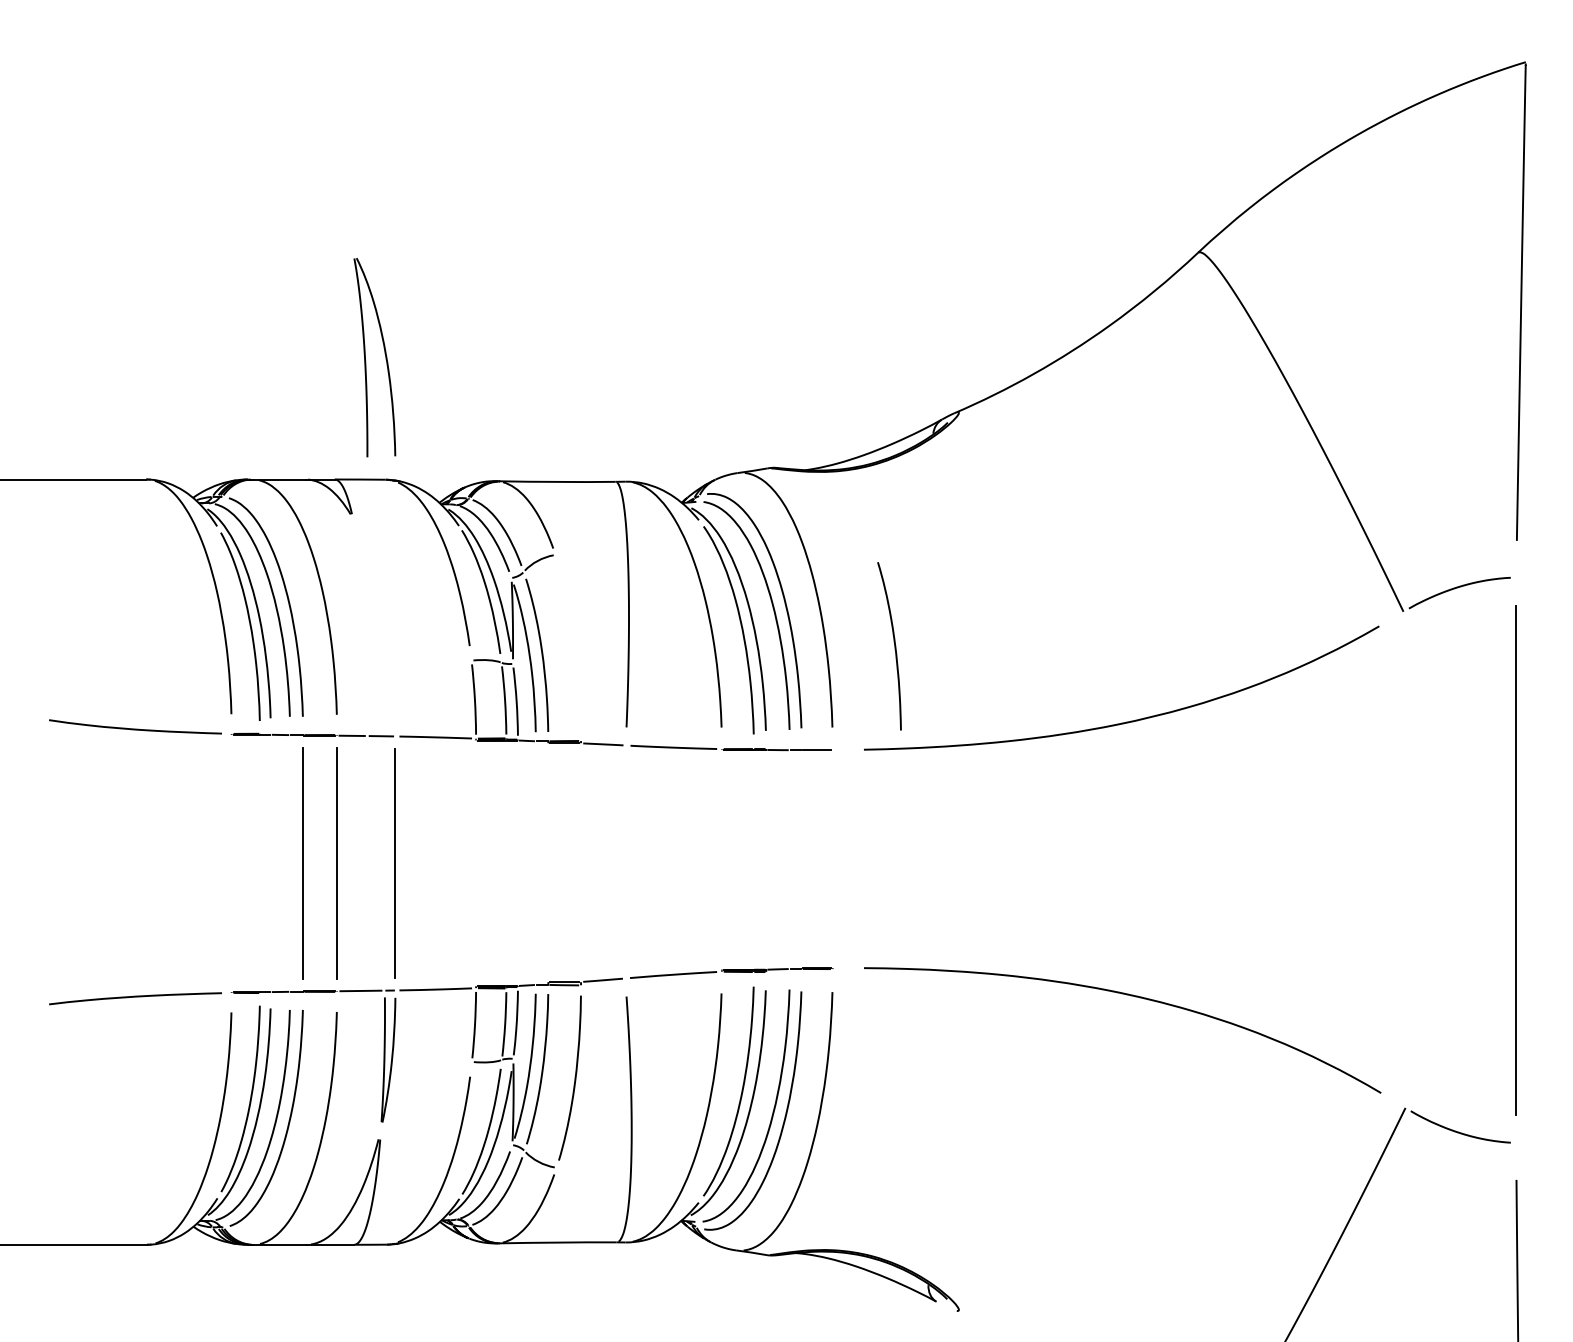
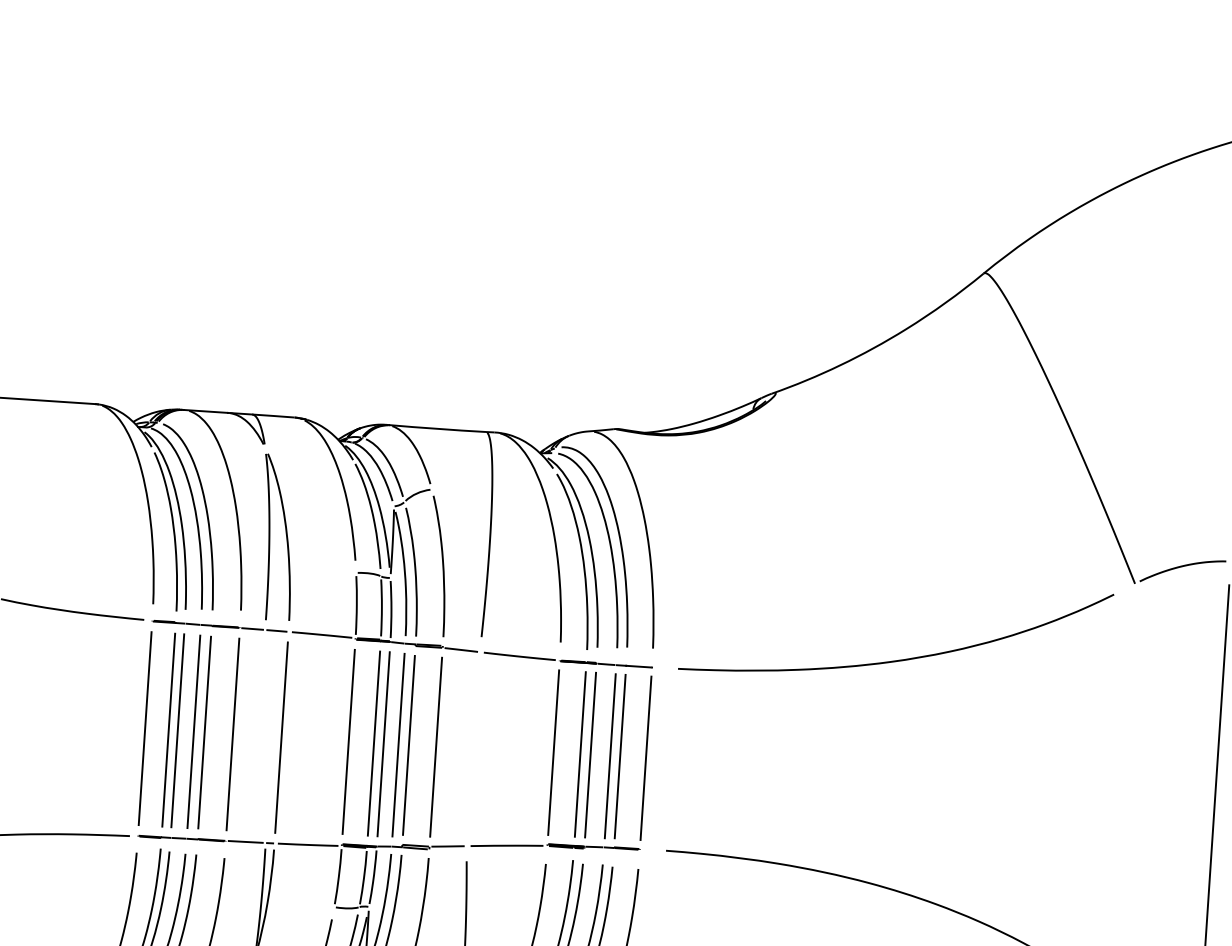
part: (366, 361) -> (270, 540), moved
curve: (894, 646) -> (442, 566), moved
line: (721, 859) -> (553, 752), added
line: (753, 859) -> (579, 754), added
line: (766, 859) -> (590, 754), added
line: (789, 859) -> (609, 756), added
line: (801, 859) -> (619, 756), added
line: (832, 859) -> (645, 758), added
line: (290, 862) -> (194, 731), added
line: (476, 862) -> (349, 741), added
line: (506, 862) -> (374, 743), added
line: (518, 862) -> (384, 743), added
line: (535, 862) -> (398, 744), added
line: (548, 862) -> (409, 745), added
line: (580, 862) -> (435, 747), added
line: (231, 863) -> (145, 728), added
line: (259, 863) -> (168, 730), added
line: (270, 863) -> (177, 730), added

